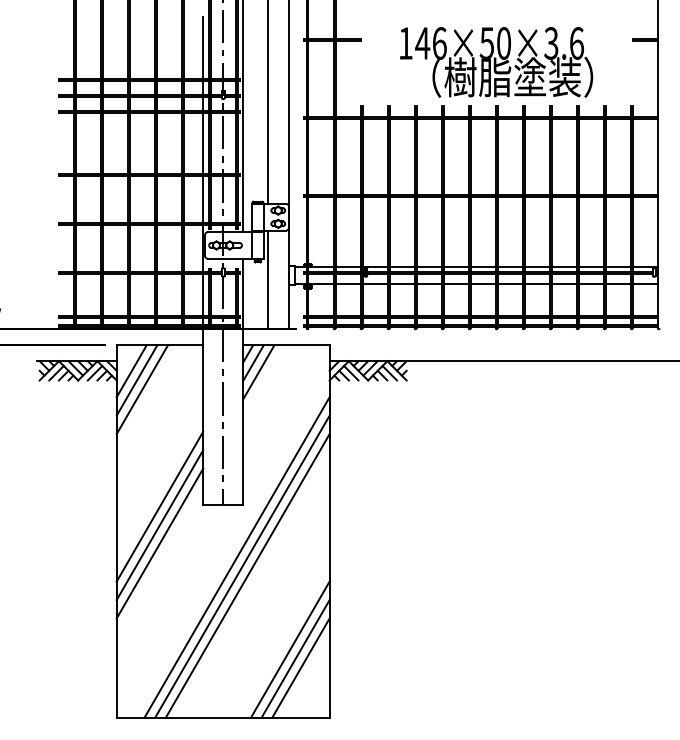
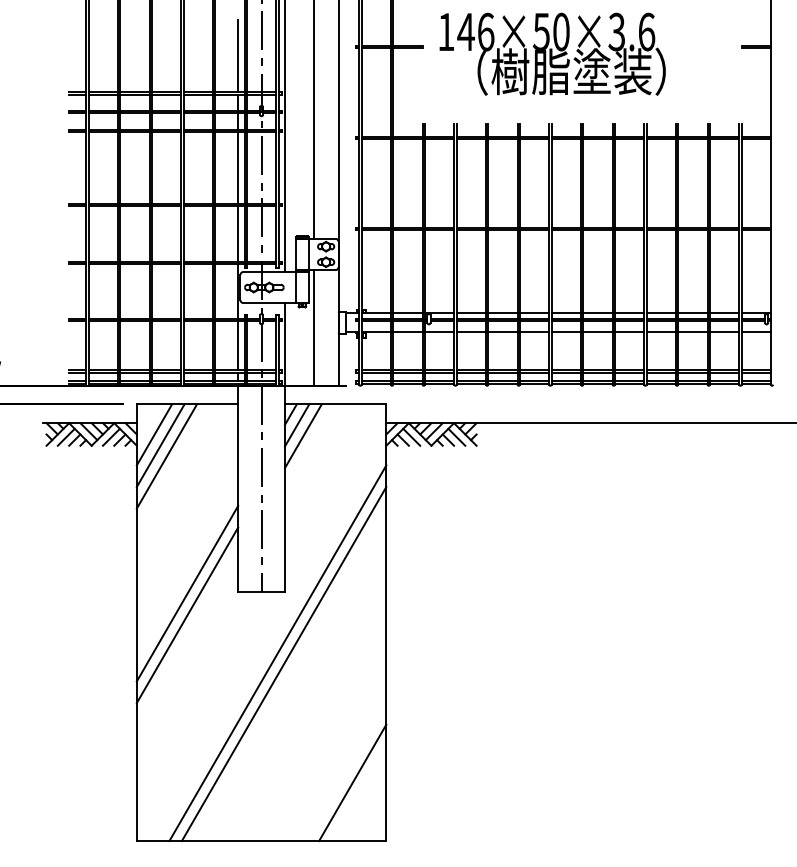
text: (496, 62) -> (552, 54), moved
line: (159, 543) -> (186, 636), removed
line: (247, 575) -> (290, 674), removed
line: (289, 649) -> (339, 761), removed
line: (295, 658) -> (346, 771), removed

